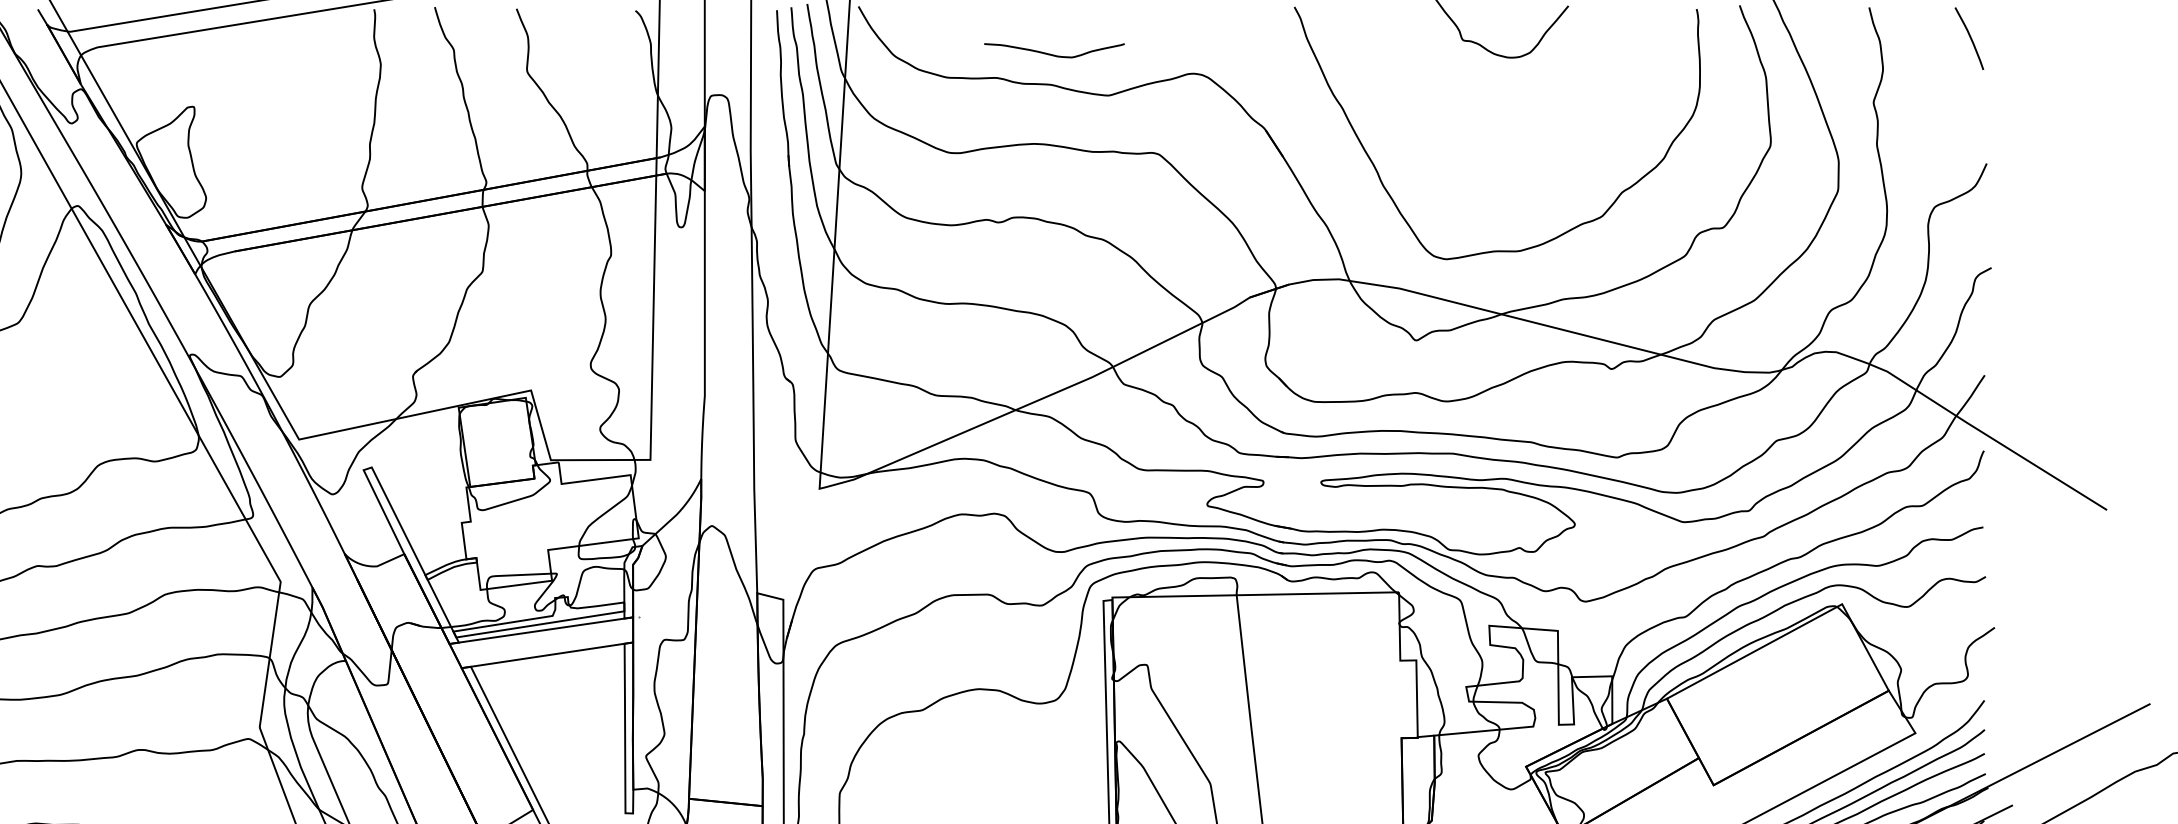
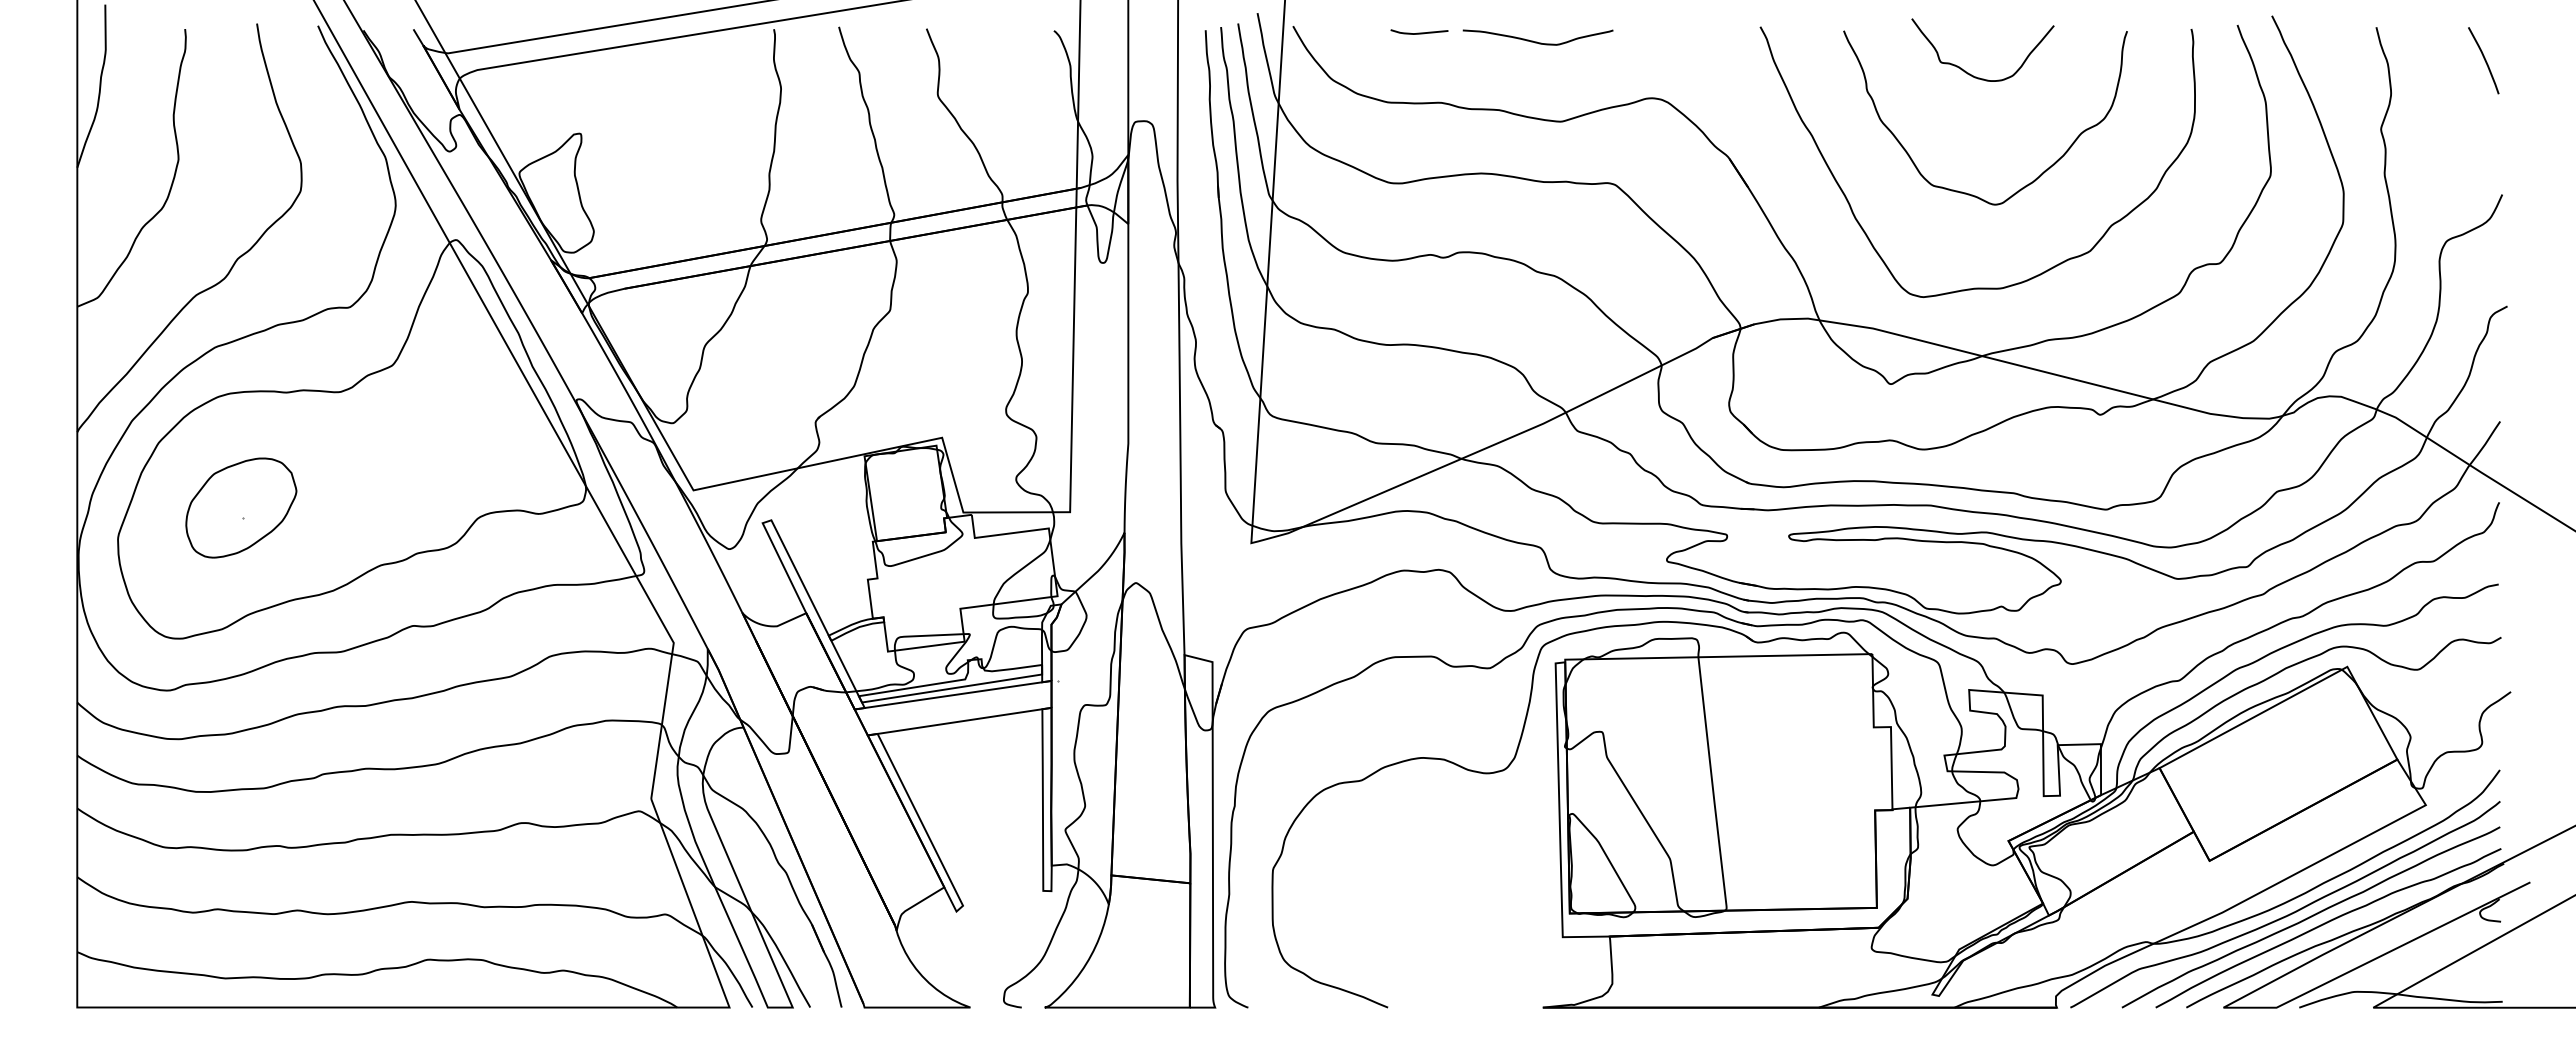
curve: (976, 12) -> (1419, 32), added
curve: (1053, 54) -> (1537, 41), moved
curve: (1486, 161) -> (1966, 192), added

